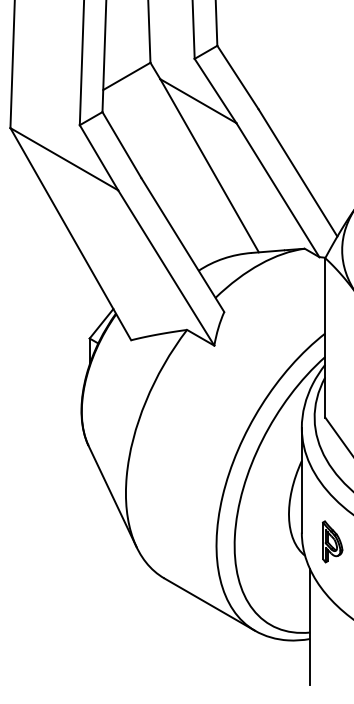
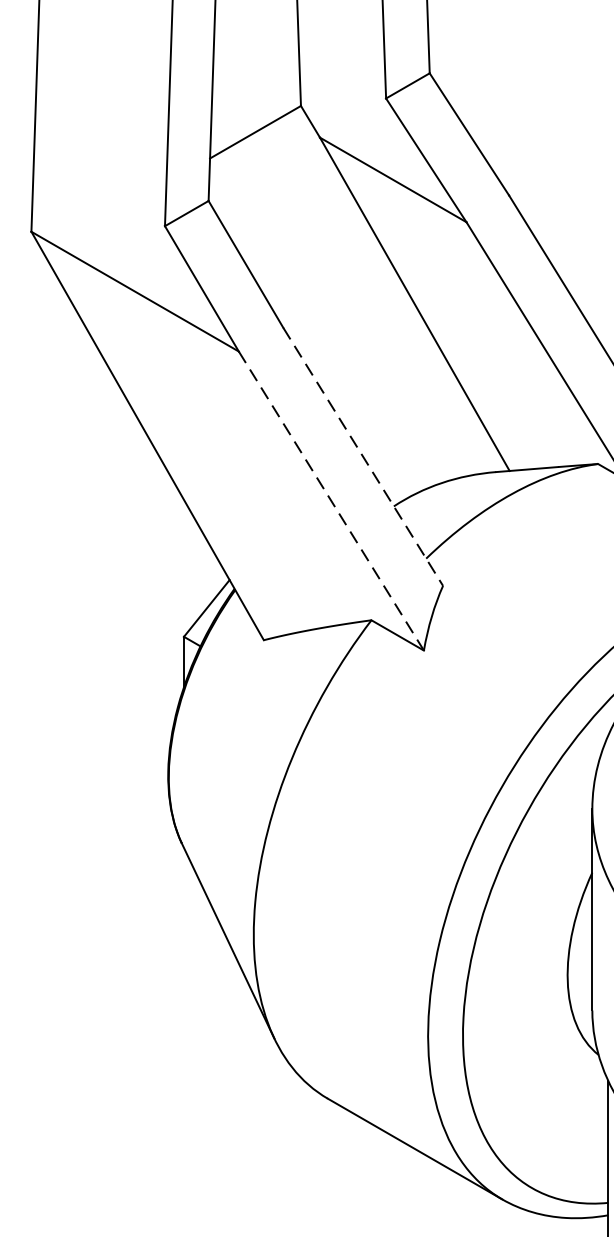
line: (182, 245) -> (362, 457), solid -> dashed
line: (166, 268) -> (331, 502), solid -> dashed

